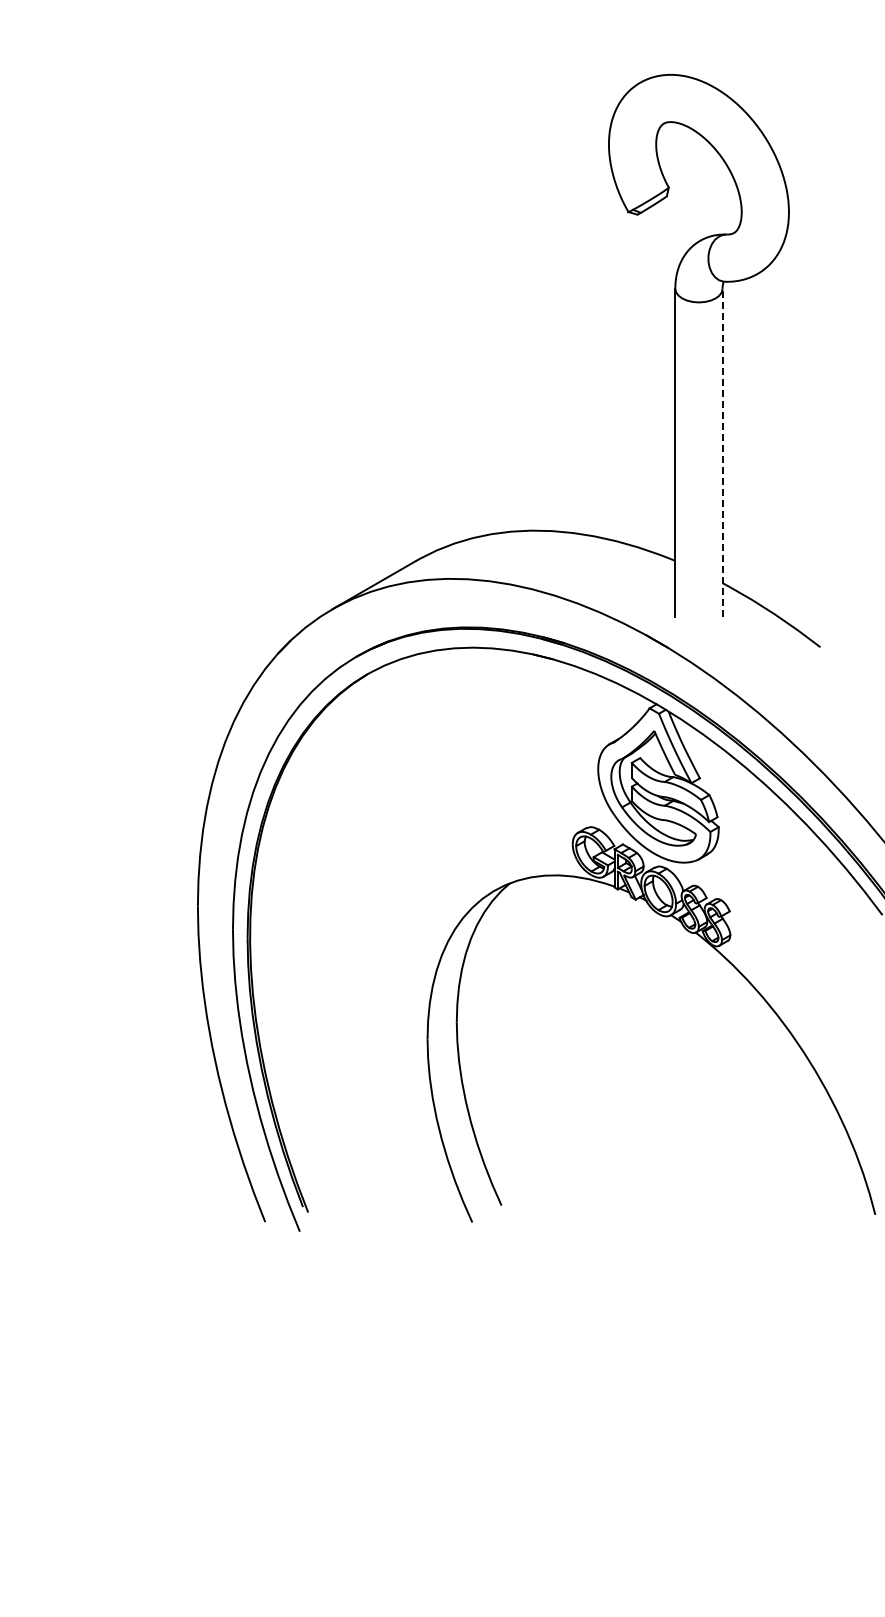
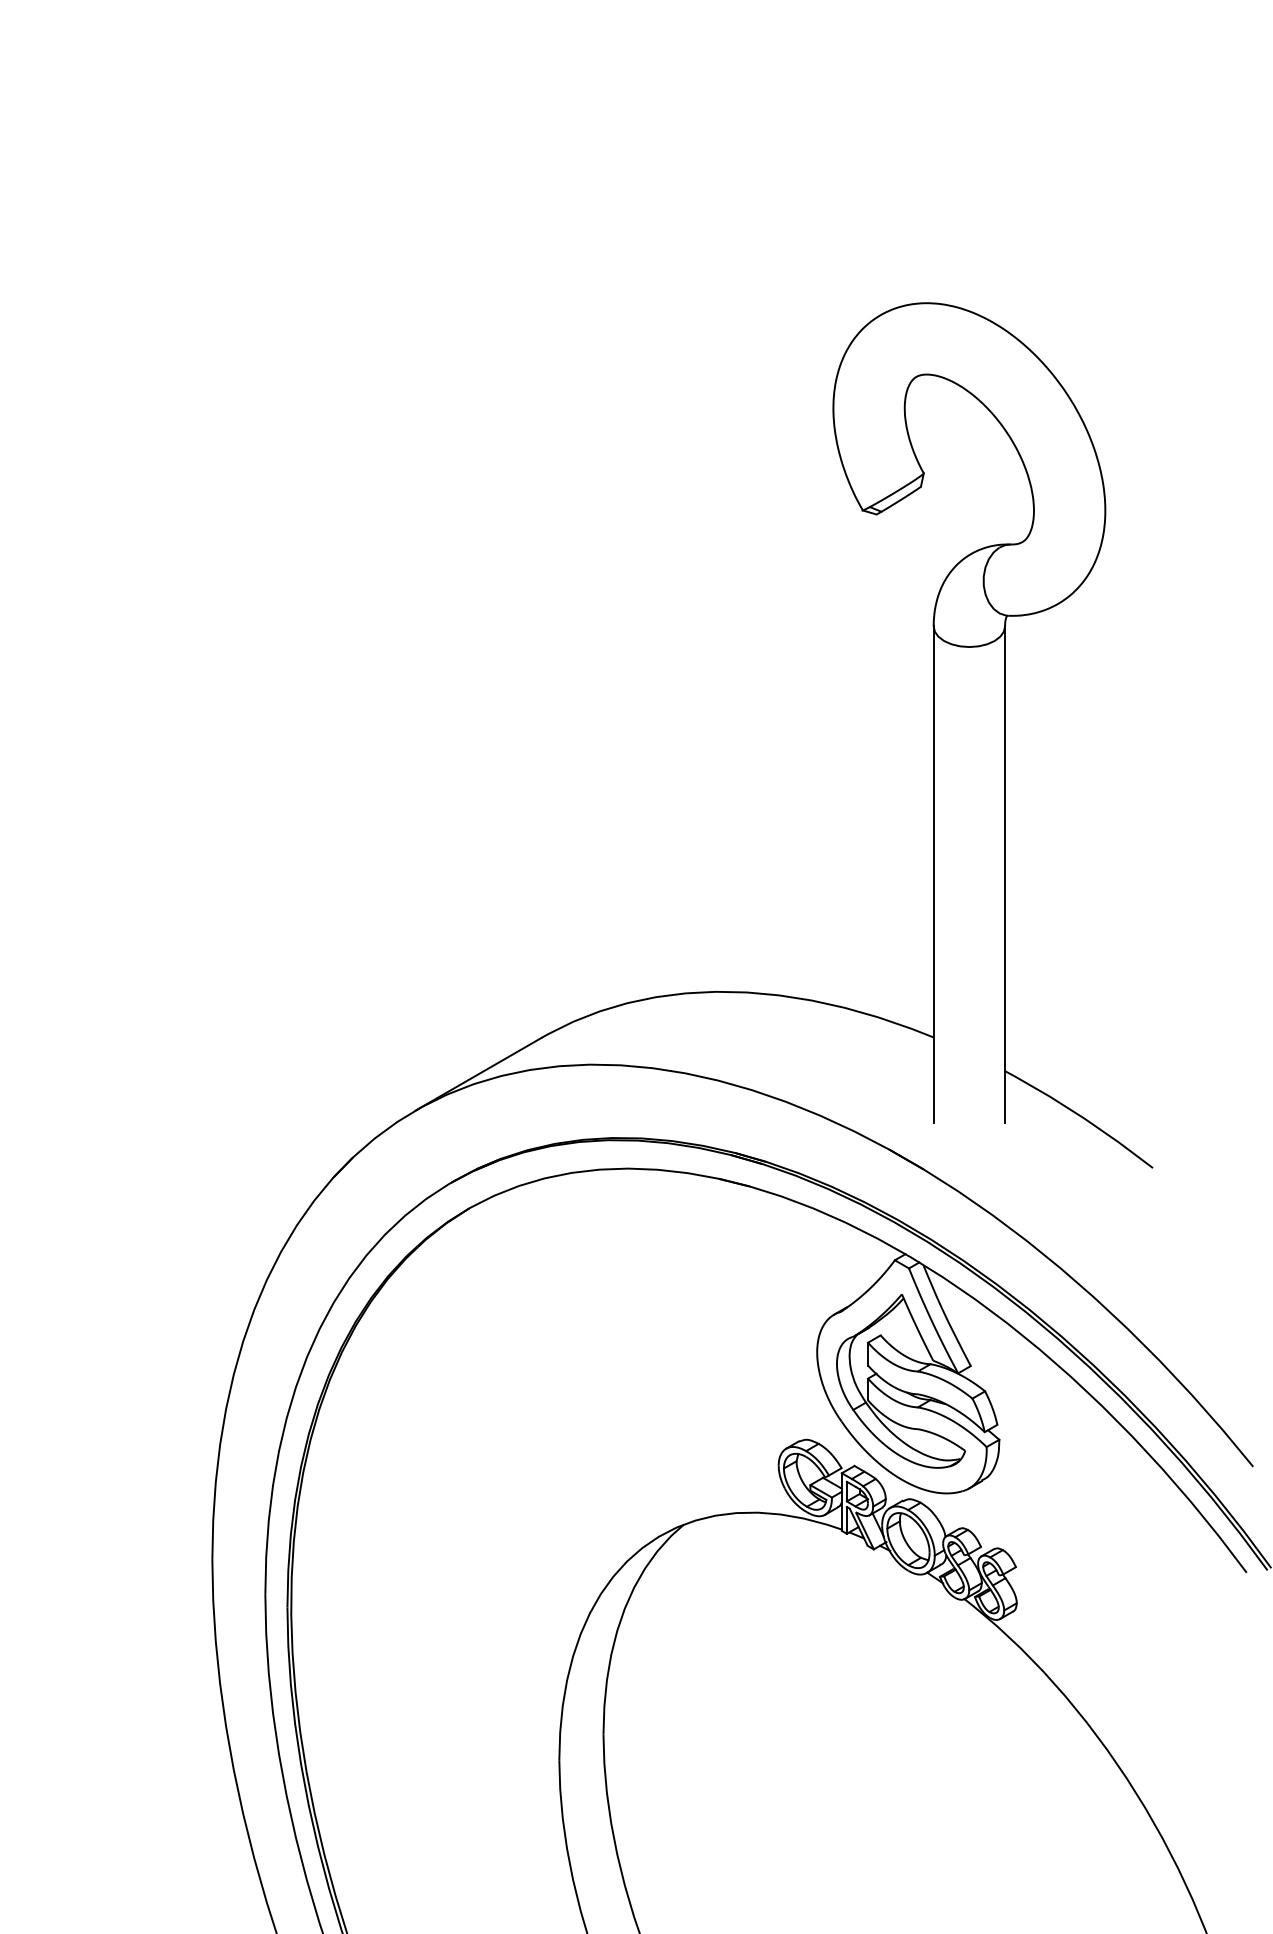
line: (722, 452) -> (1004, 873), dashed -> solid

